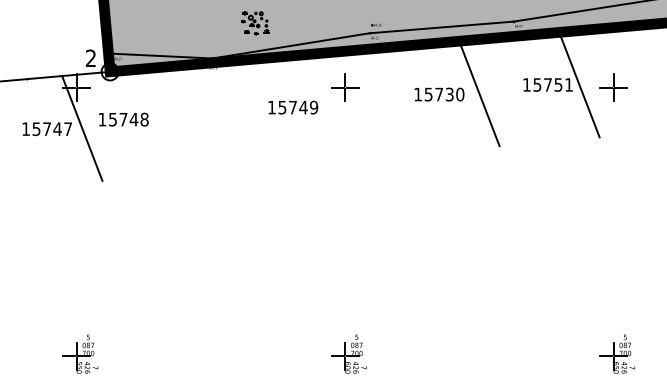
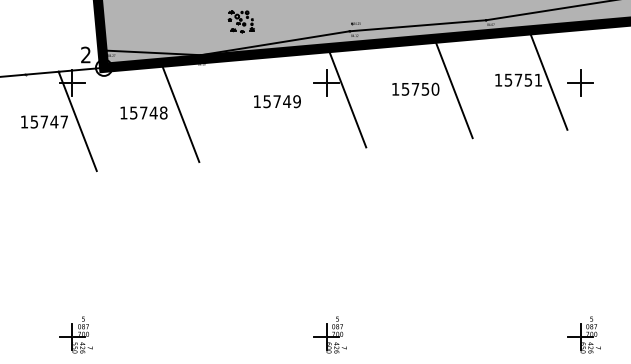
text: (449, 93) -> (425, 88), 15730 -> 15750
line: (367, 103) -> (347, 97), added
text: (123, 119) -> (143, 112), moved
line: (190, 119) -> (180, 112), added

